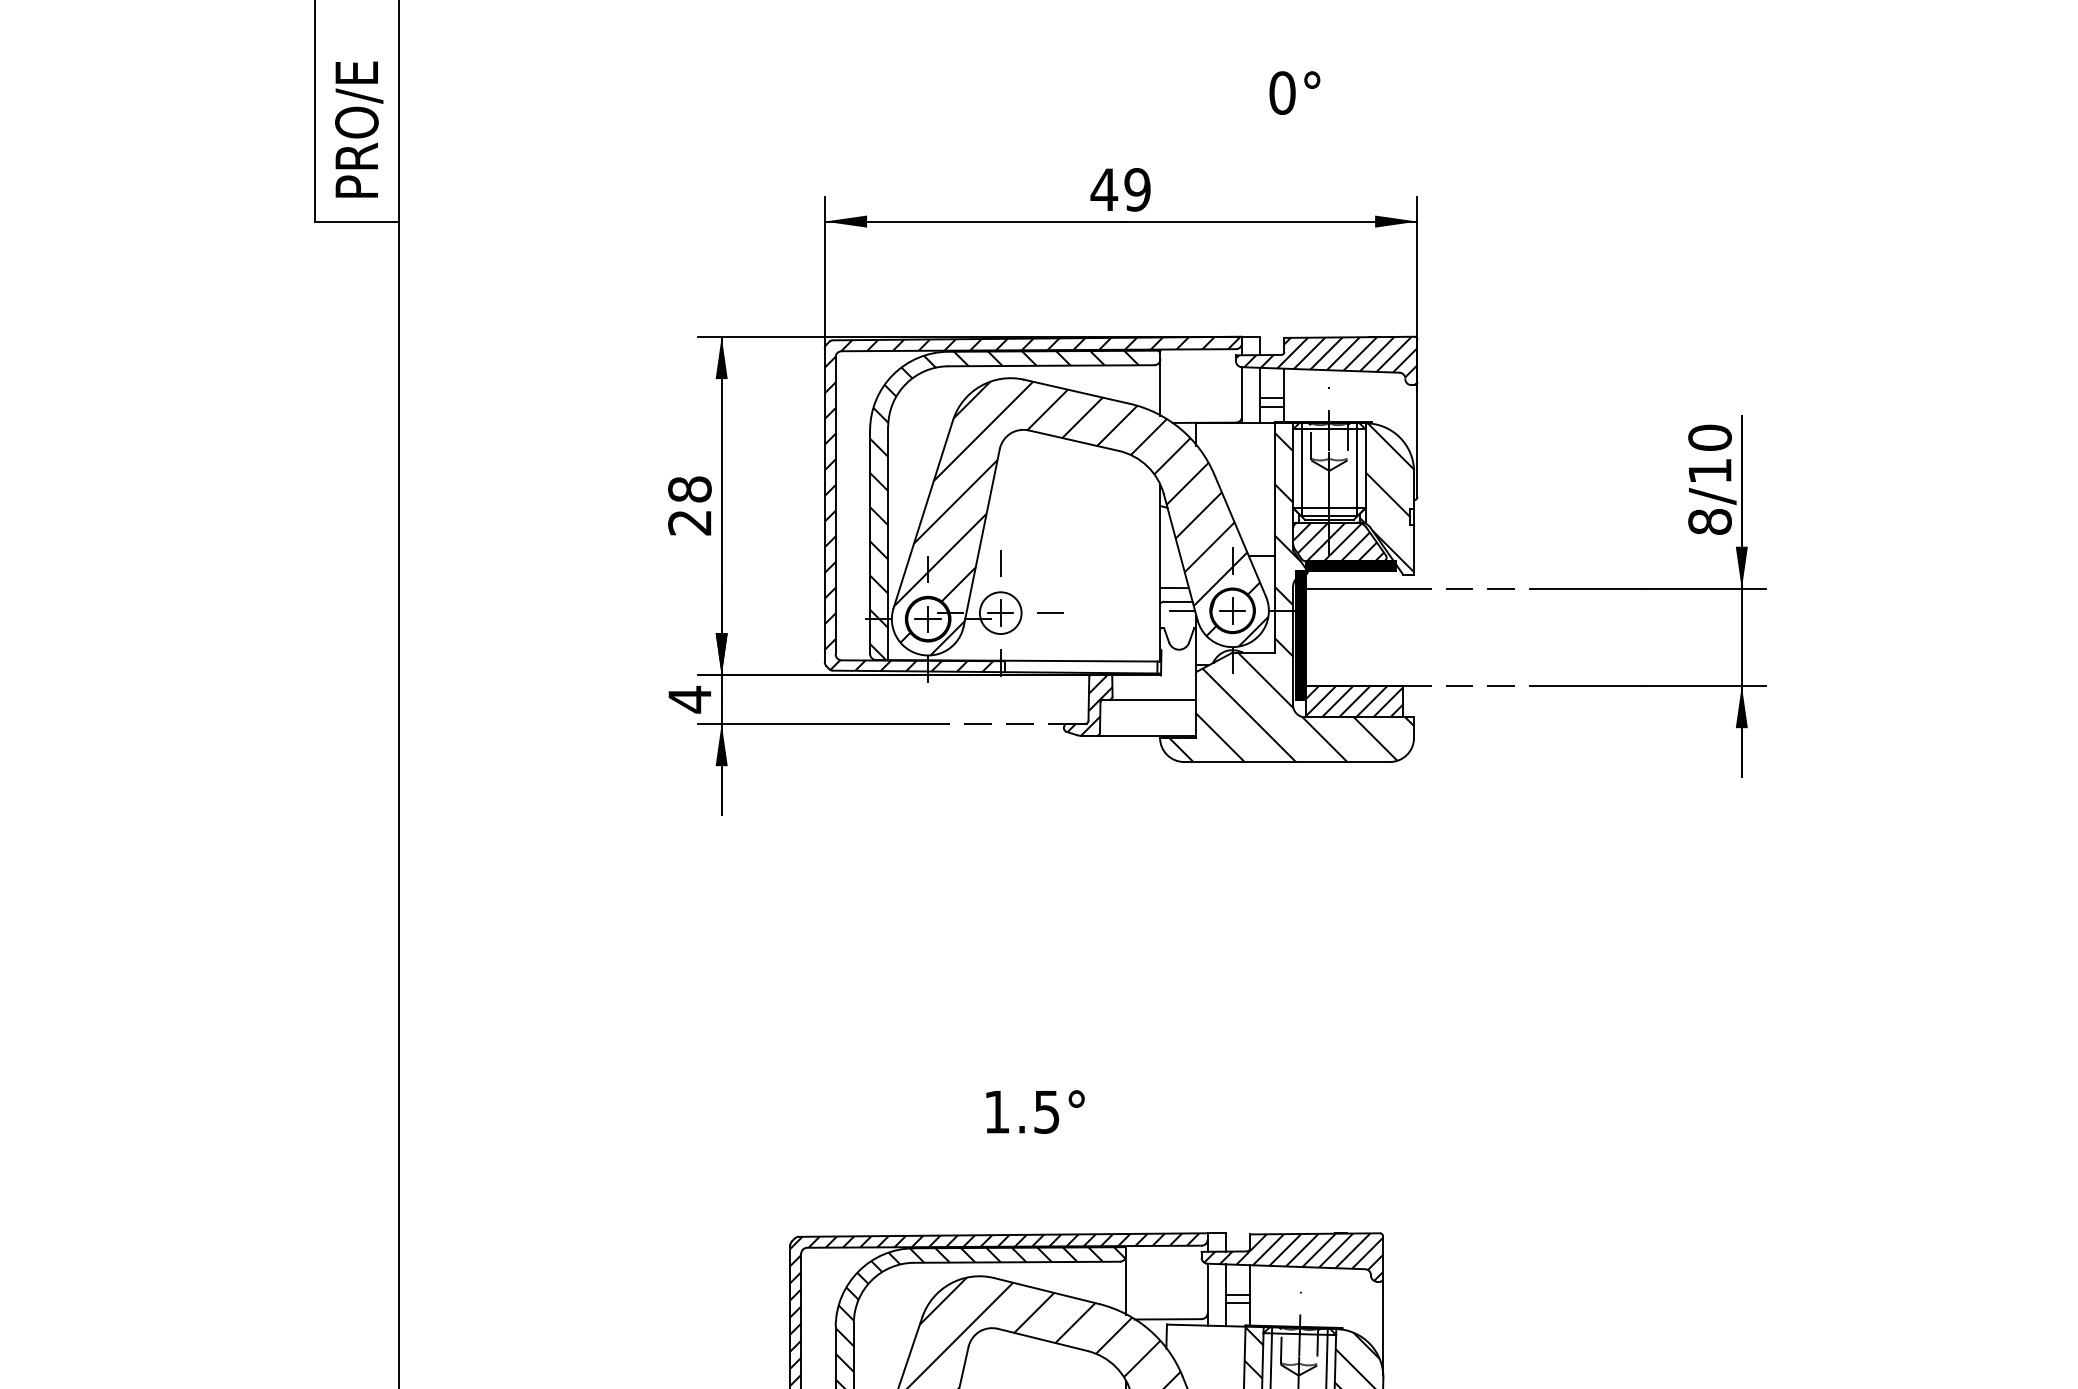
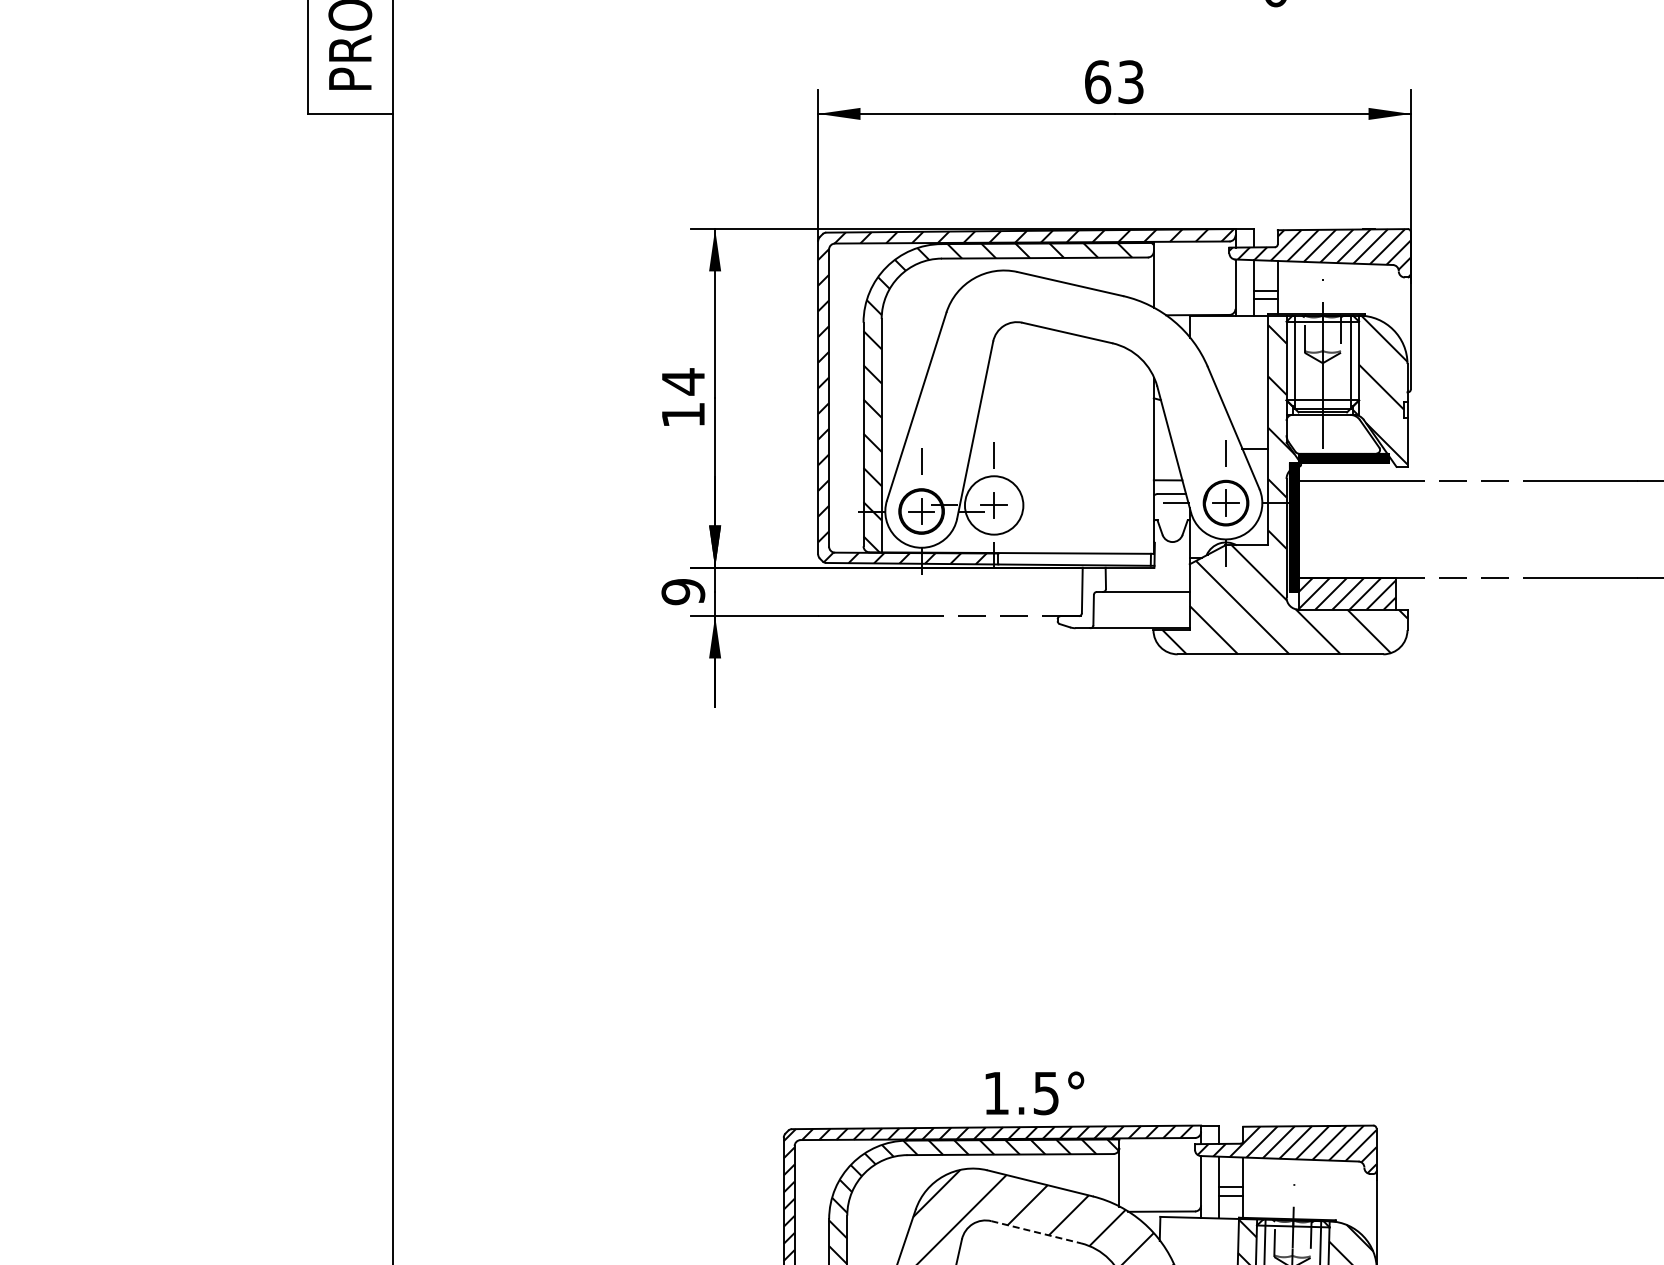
text: (1120, 189) -> (1113, 81), 49 -> 63
text: (689, 505) -> (682, 397), 28 -> 14
hatch: (1081, 518) -> (1074, 410), removed
hatch: (1338, 541) -> (1331, 433), removed
line: (1050, 612) -> (1043, 504), removed
circle: (1000, 613) -> (993, 505), size x1.4
text: (689, 699) -> (682, 591), 4 -> 9
hatch: (1089, 705) -> (1082, 597), removed
text: (1035, 1111) -> (1034, 1092), moved
line: (1043, 1340) -> (1036, 1232), solid -> dashed

